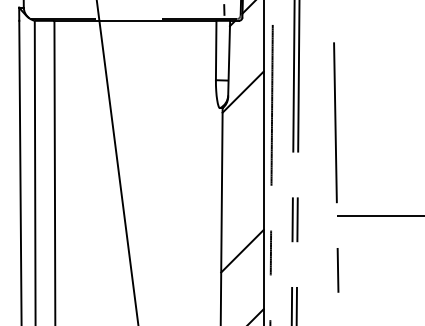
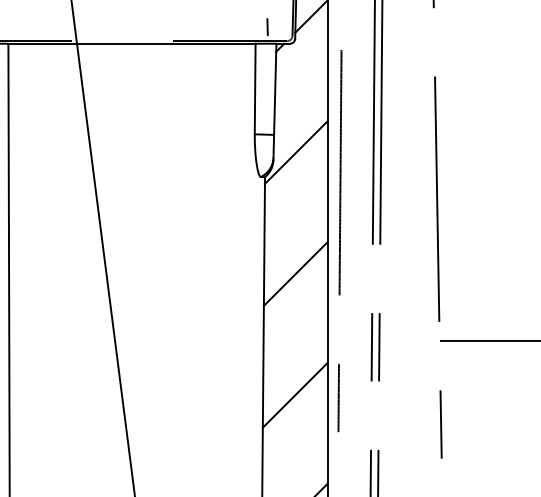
line: (242, 171) -> (295, 273), added

